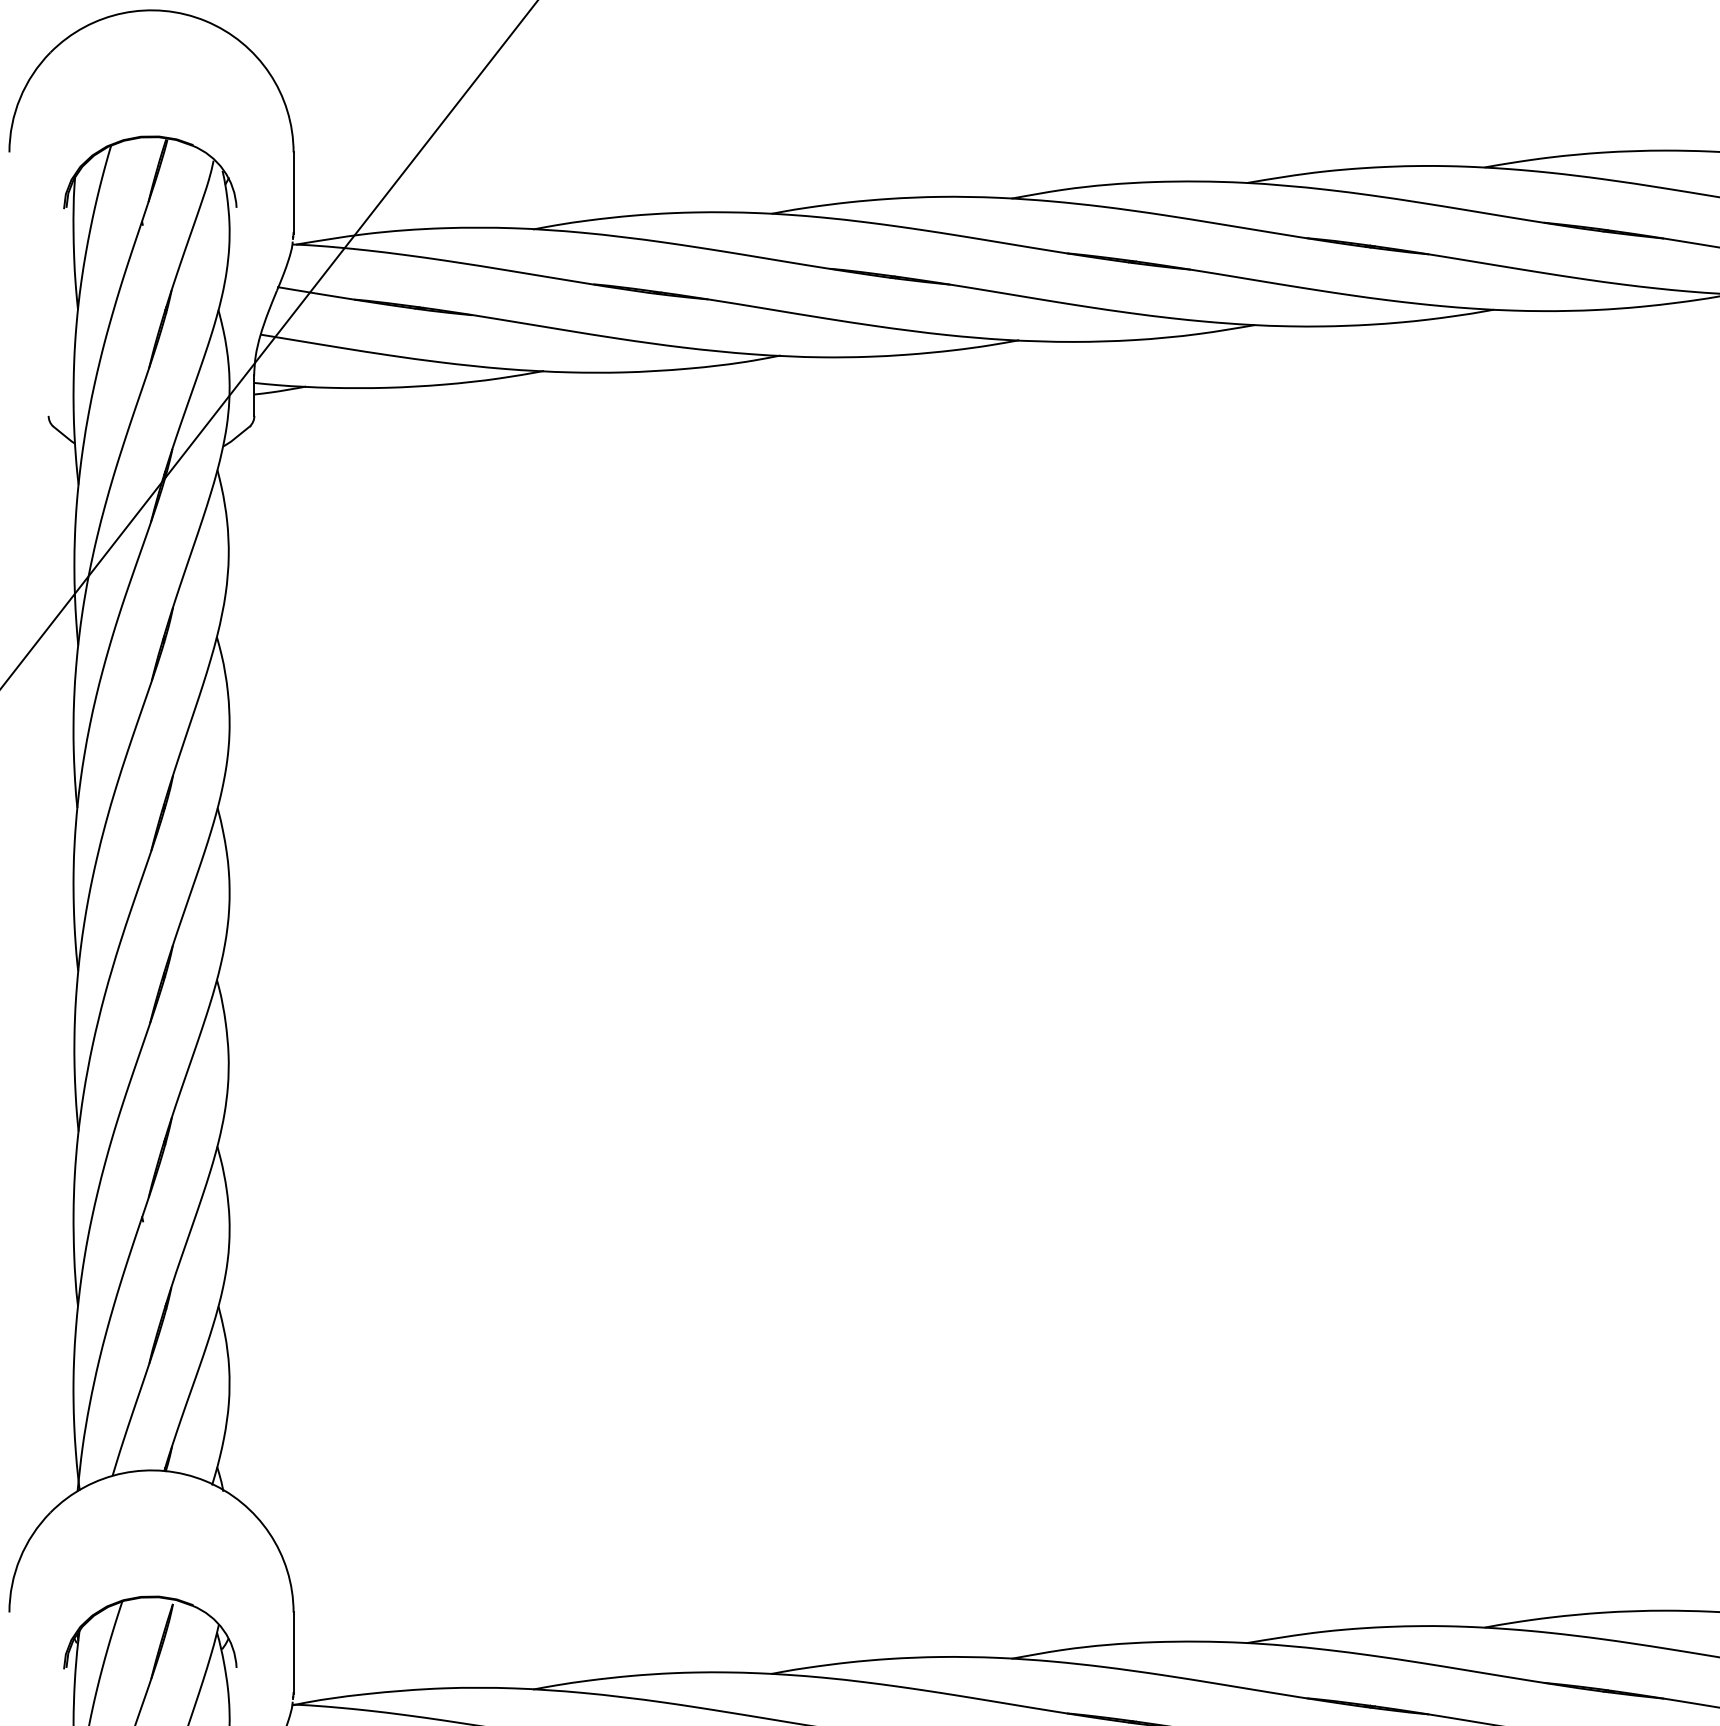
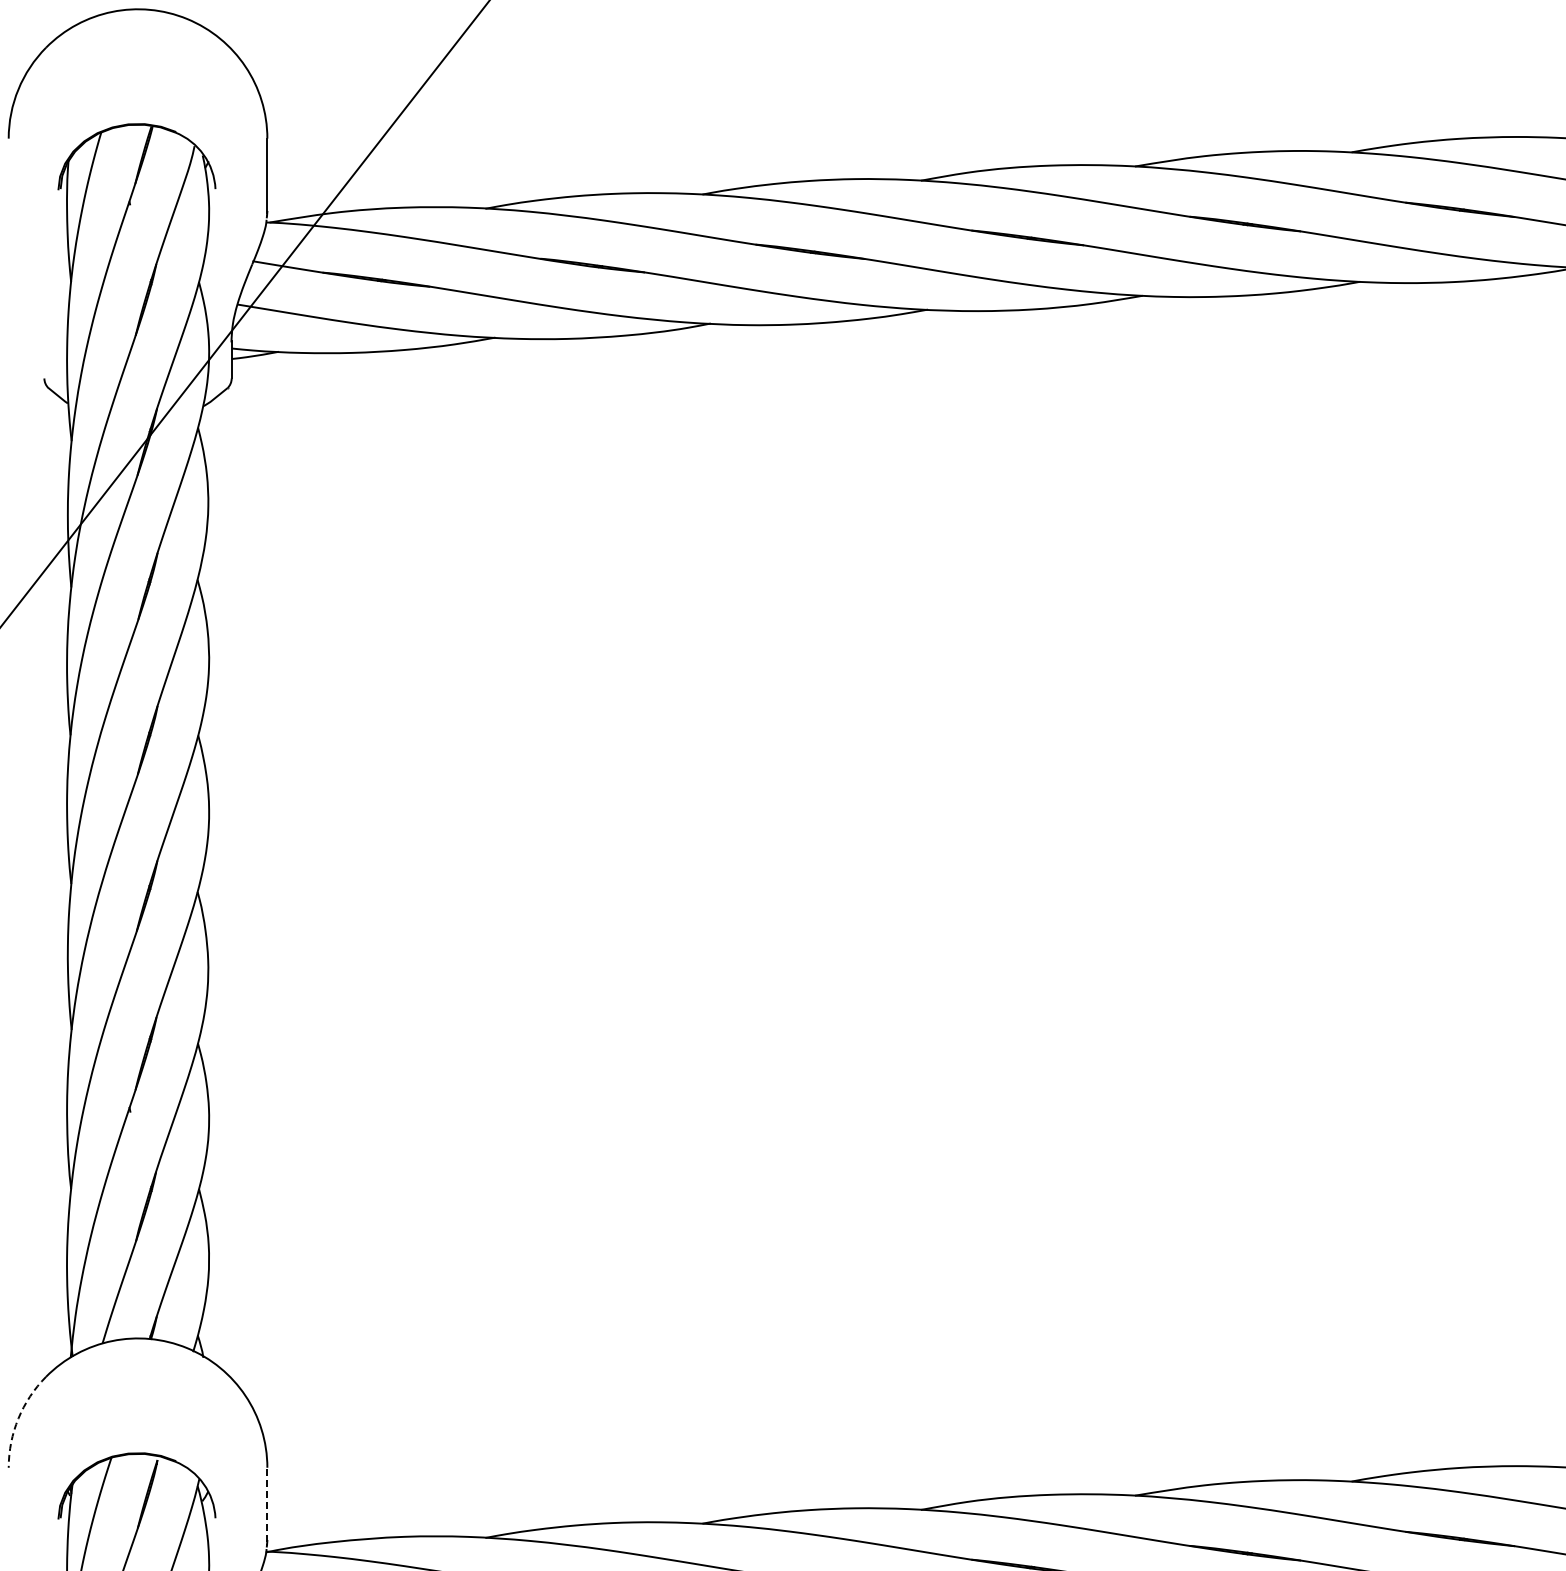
arc: (20, 1558) -> (18, 1418), solid -> dashed
line: (293, 1652) -> (267, 1504), solid -> dashed

